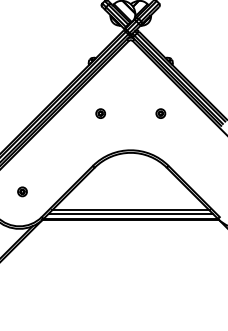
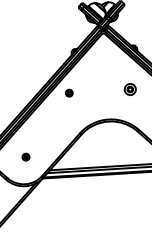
part: (100, 113) -> (69, 93), moved
part: (160, 113) -> (130, 89), size x1.6

